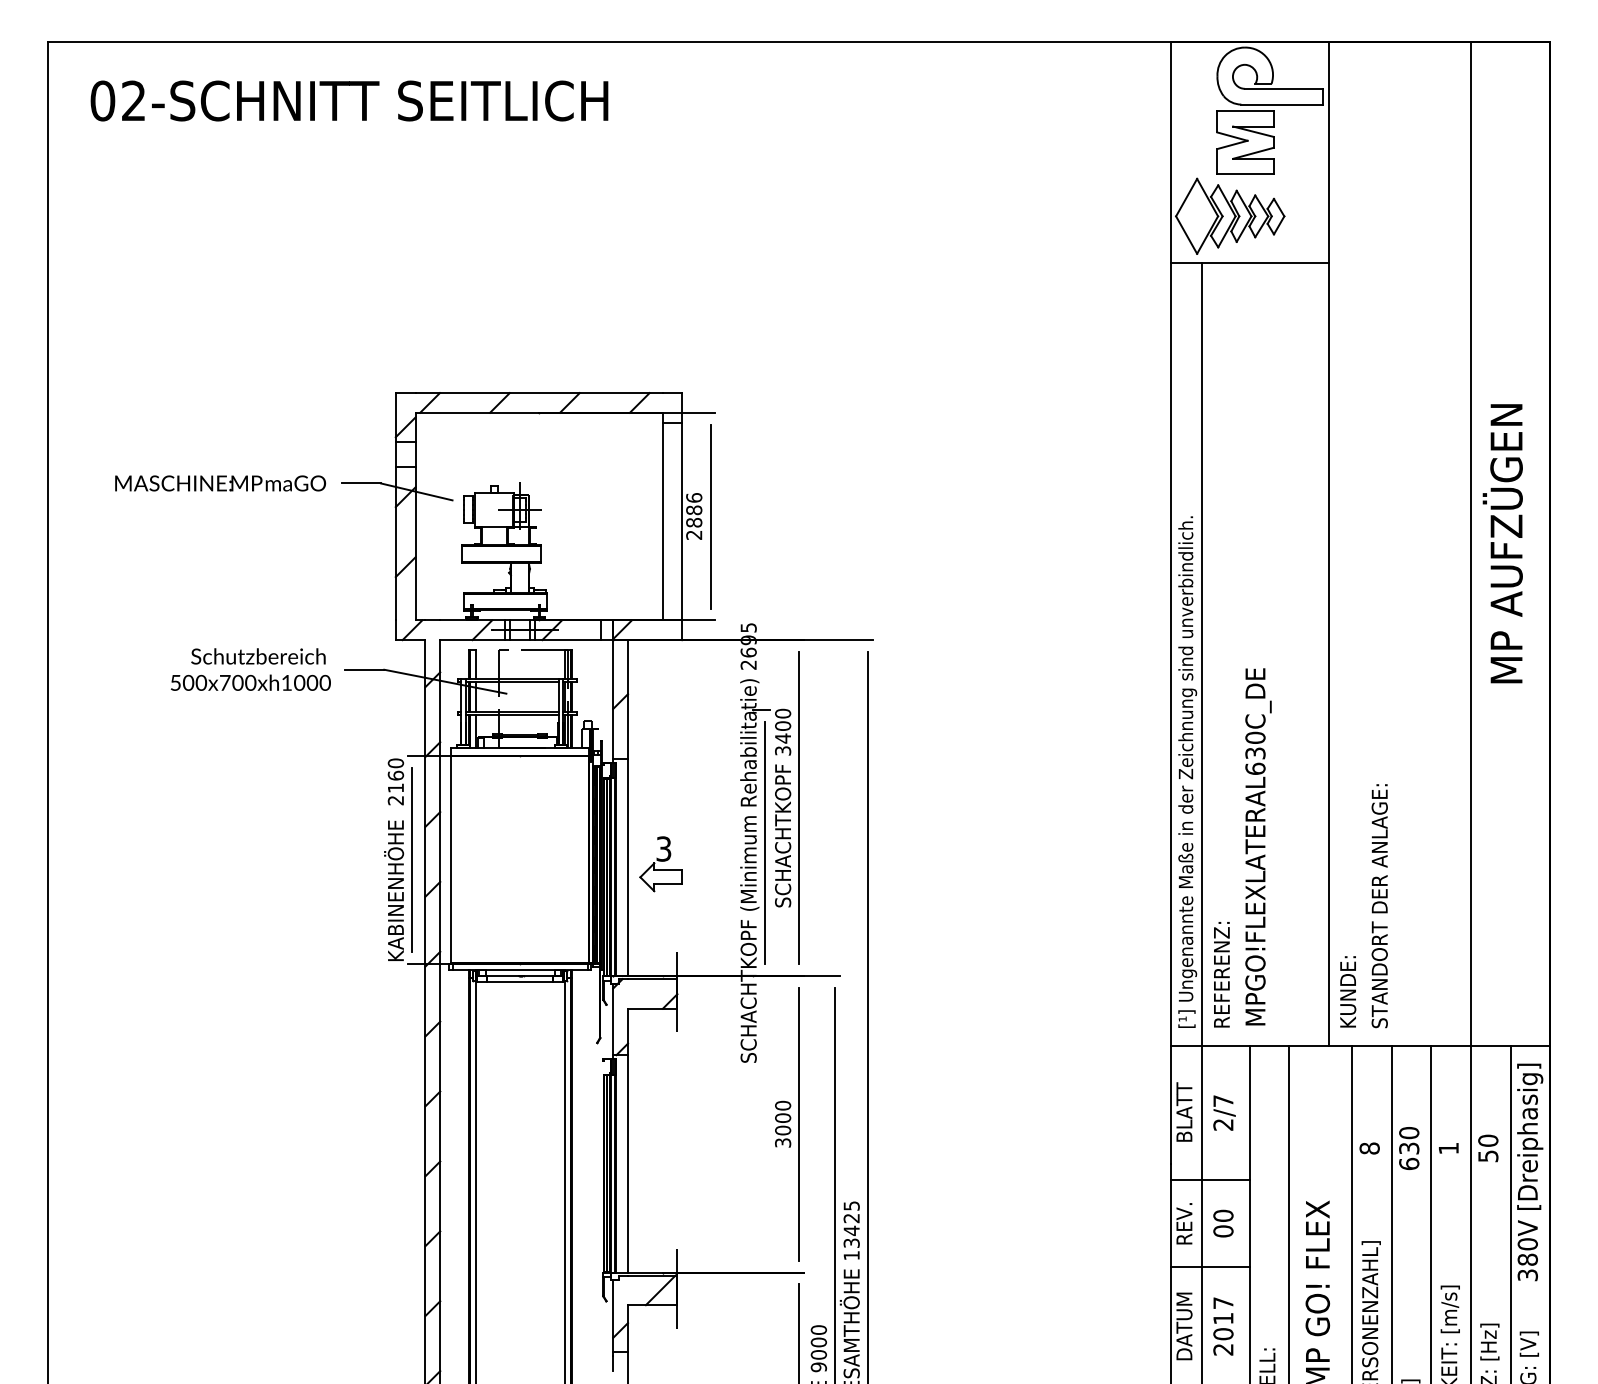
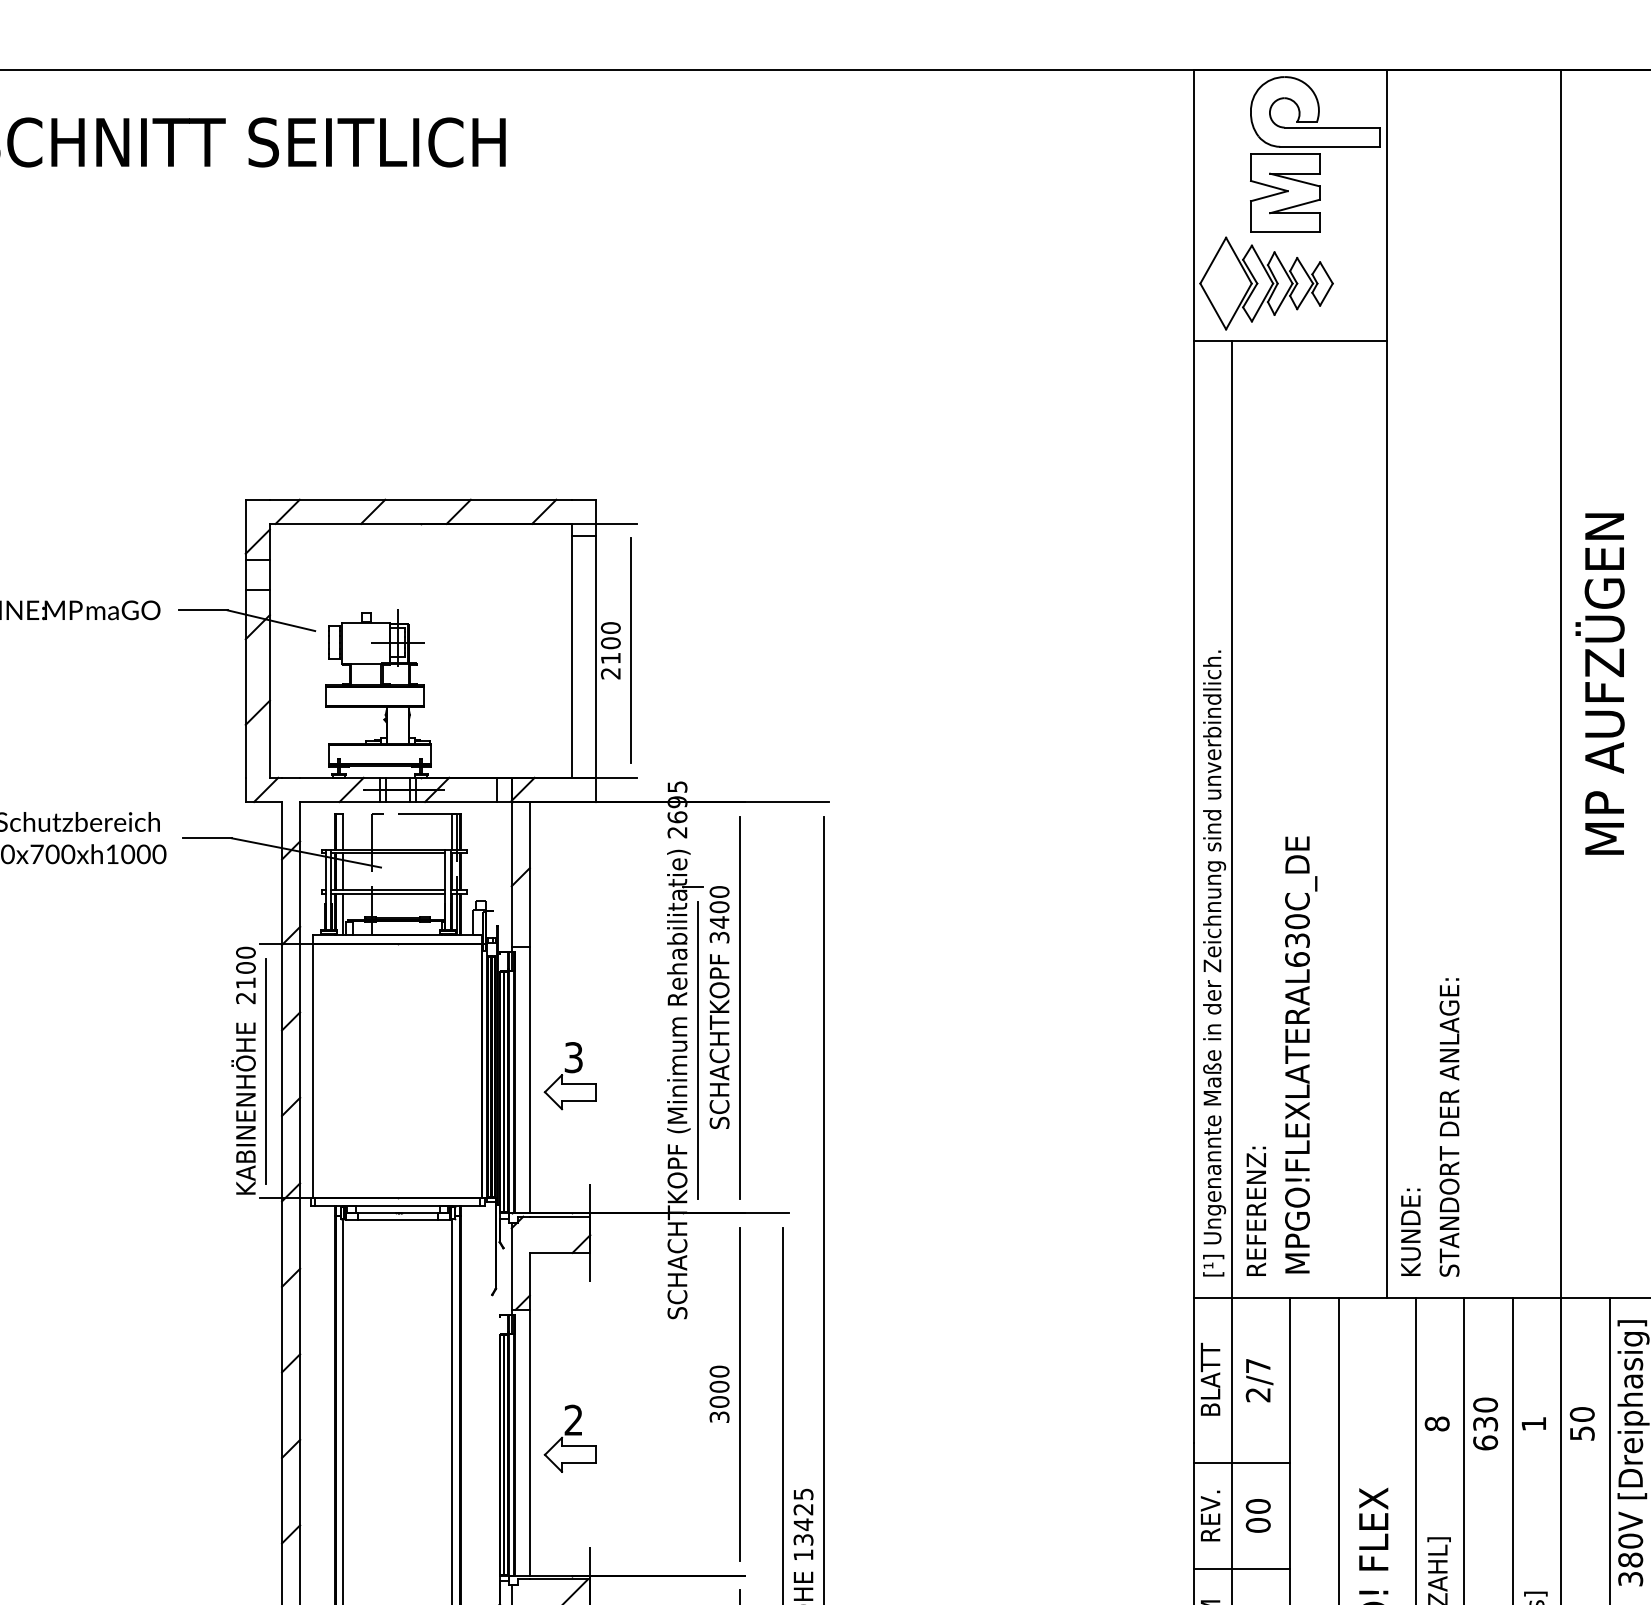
text: (694, 510) -> (611, 643), 2886 -> 2100
text: (395, 775) -> (245, 967), 2160 -> 2100
part: (660, 1160) -> (569, 1438), added

